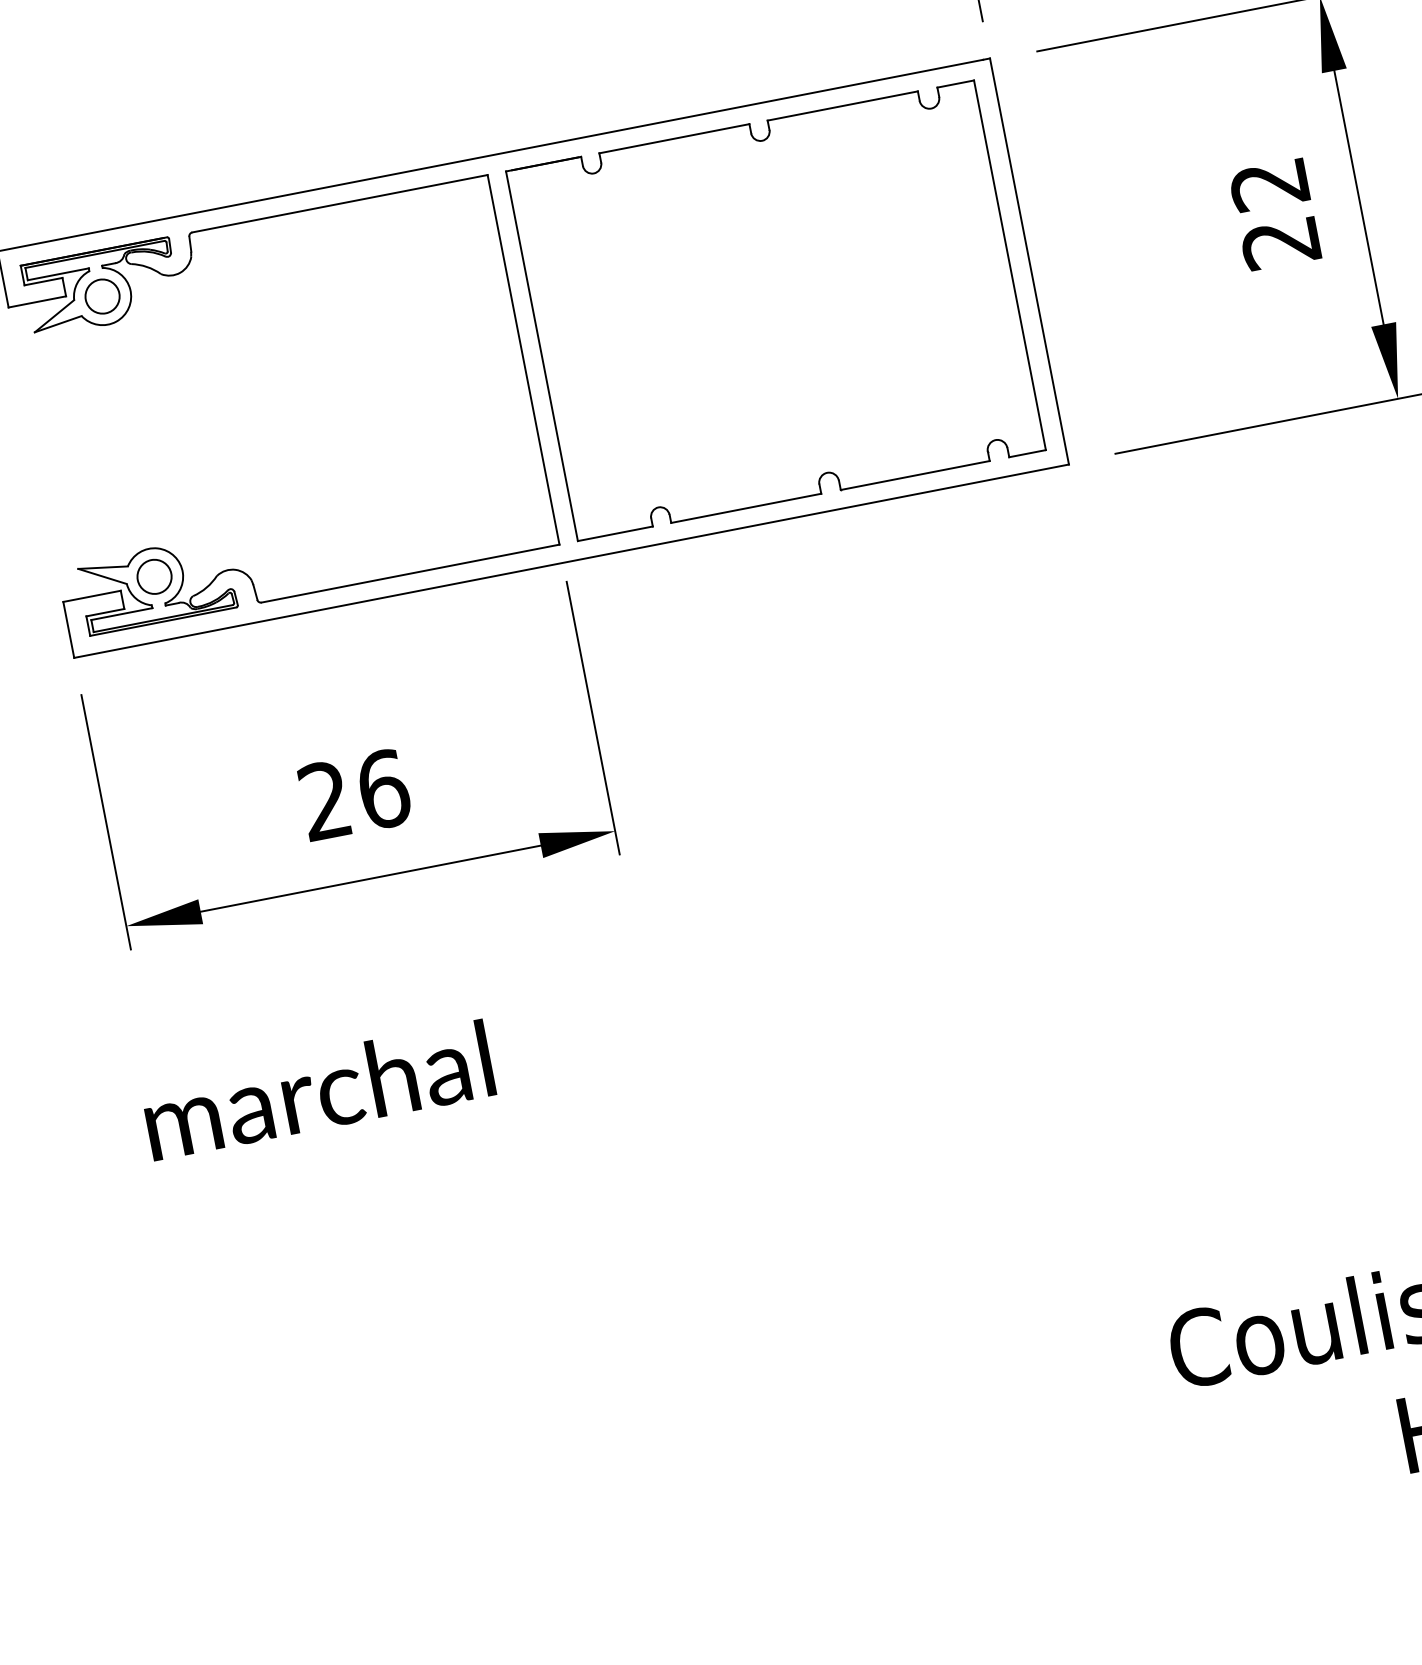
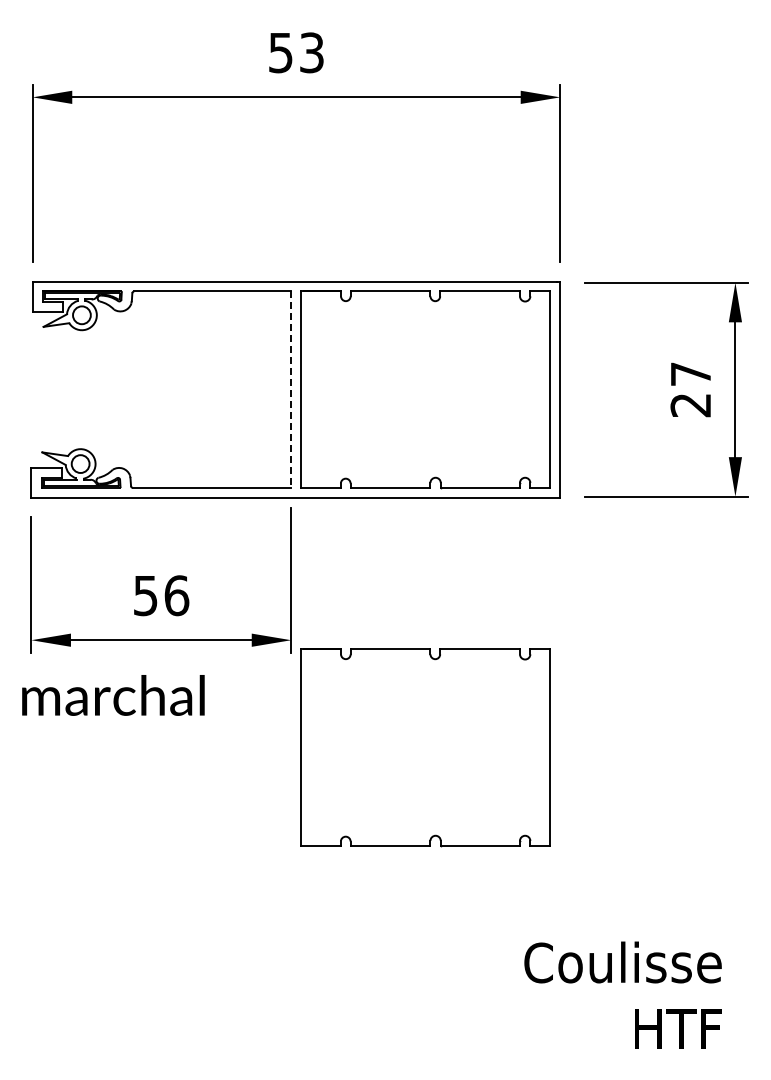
text: (1268, 185) -> (690, 374), 22 -> 27
line: (524, 361) -> (291, 390), solid -> dashed
text: (324, 800) -> (145, 595), 26 -> 56
part: (906, 983) -> (425, 747), added
text: (318, 1090) -> (113, 695), moved

